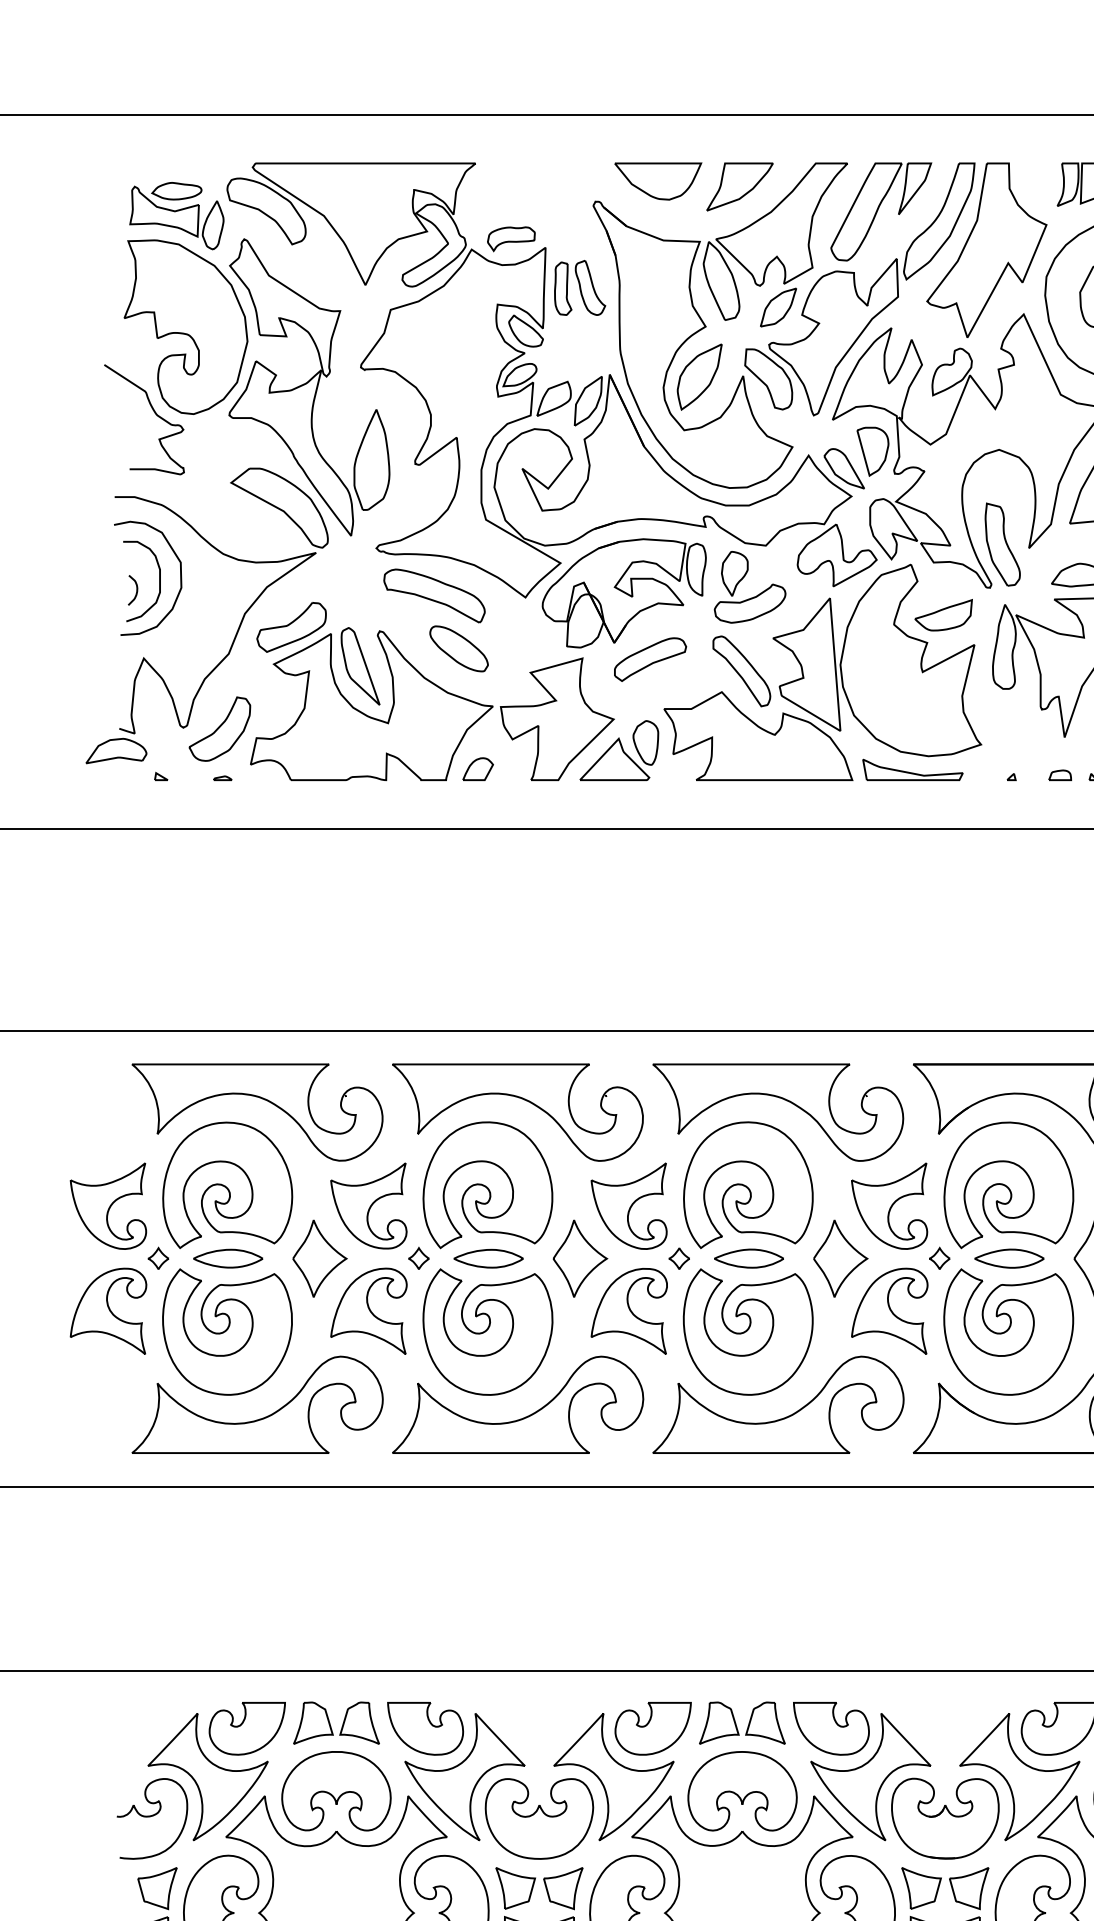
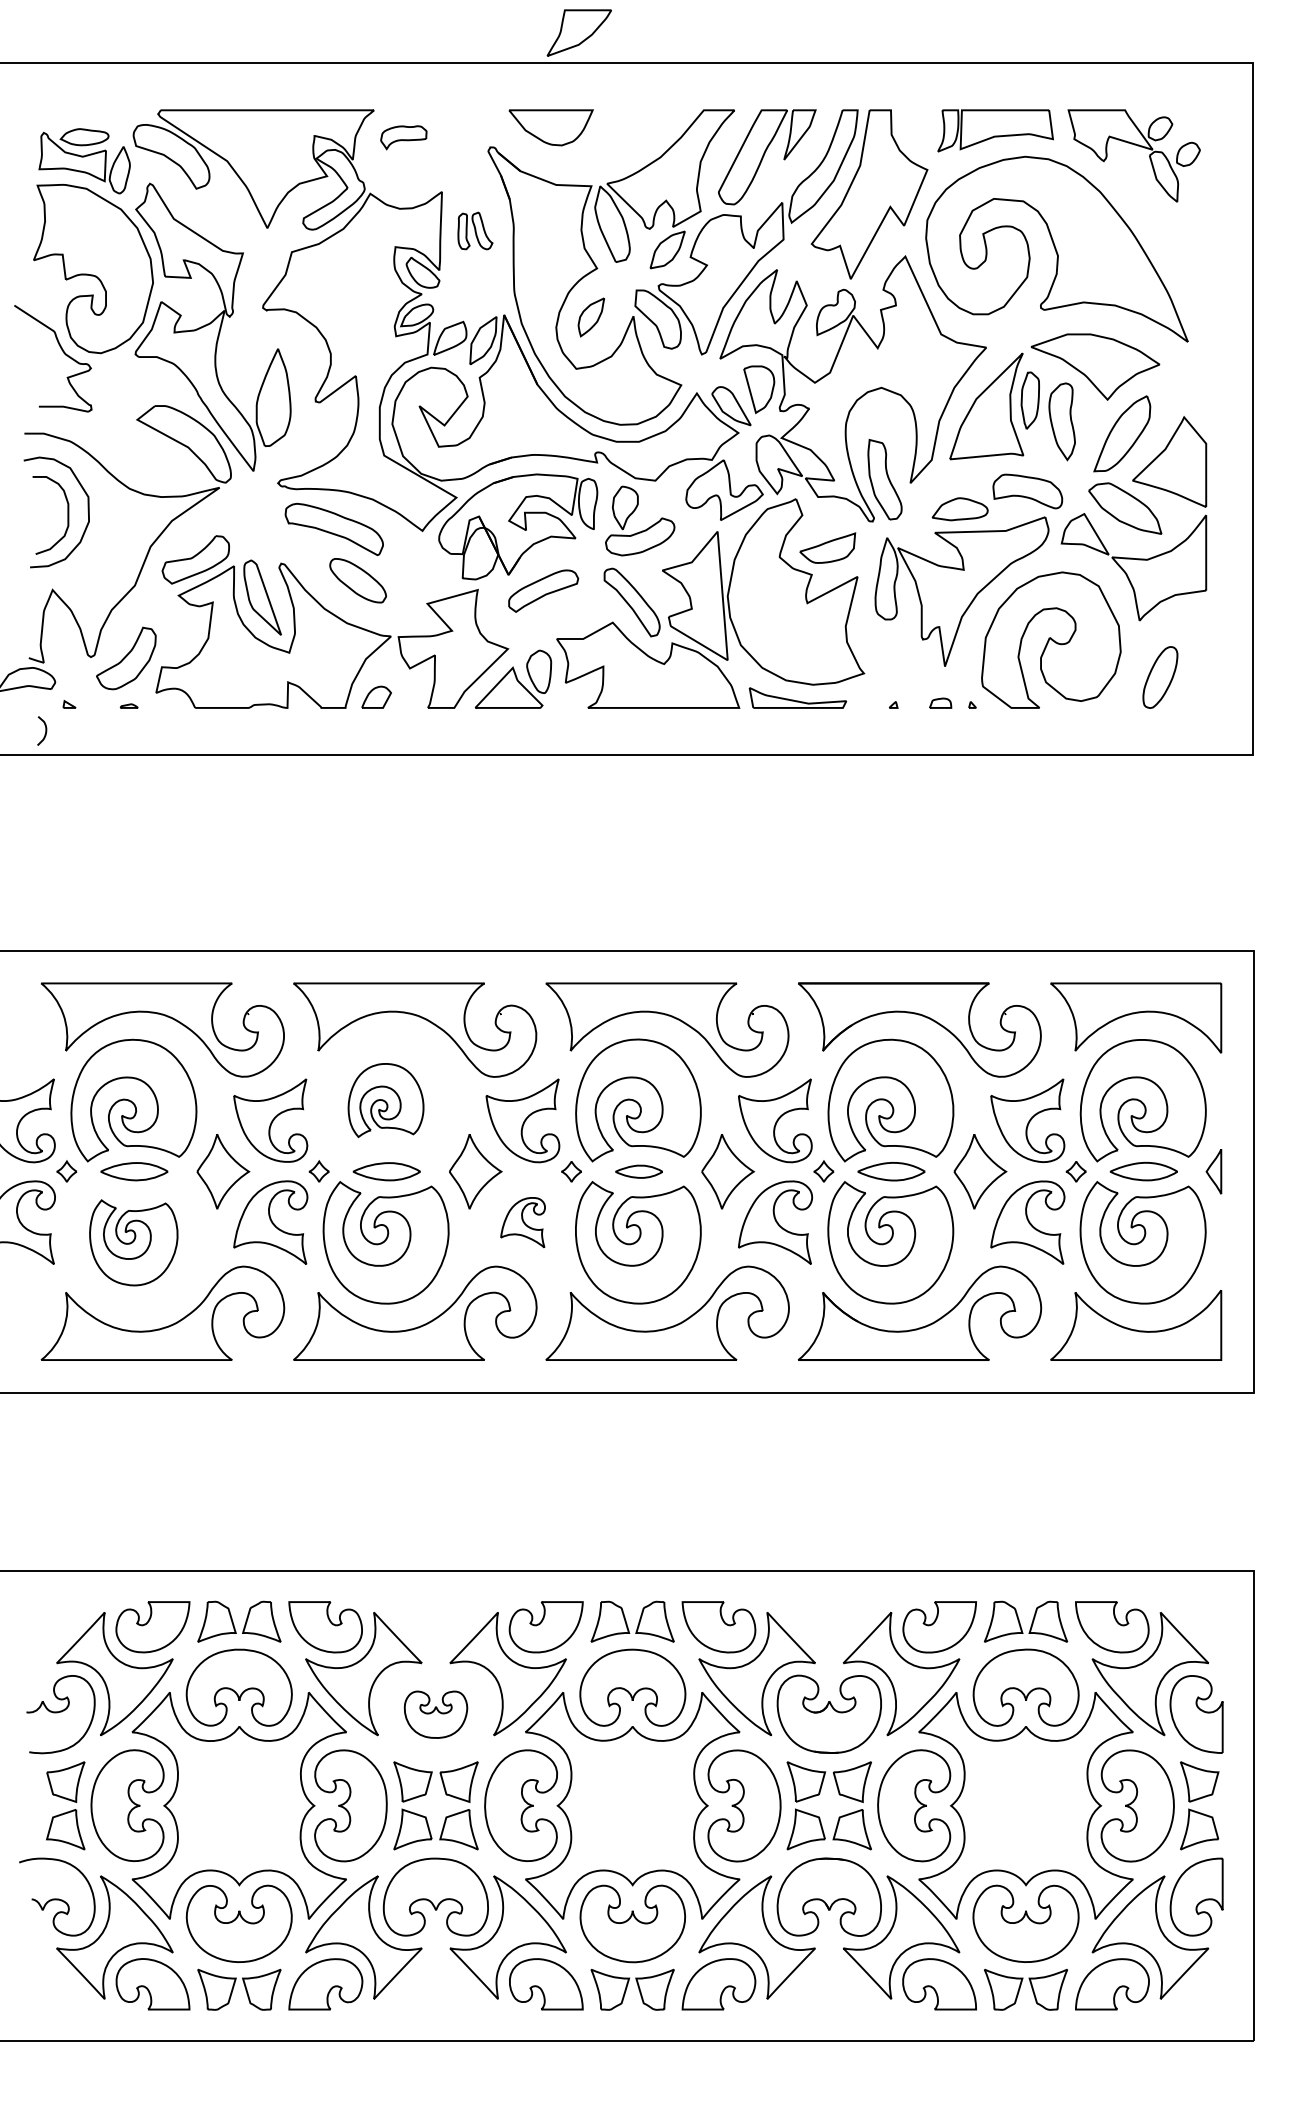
part: (739, 186) -> (578, 32), moved
part: (511, 238) -> (403, 137), moved
part: (580, 287) -> (475, 230), size x0.7
part: (699, 377) -> (591, 317), size x0.6
curve: (136, 589) -> (45, 730), moved
part: (487, 1185) -> (385, 1100), size x0.6
part: (748, 1258) -> (638, 1171), size x0.7
part: (628, 1311) -> (522, 1222), size x0.6
part: (227, 1331) -> (133, 1242), size x0.7
part: (538, 1818) -> (435, 1714), size x0.6

